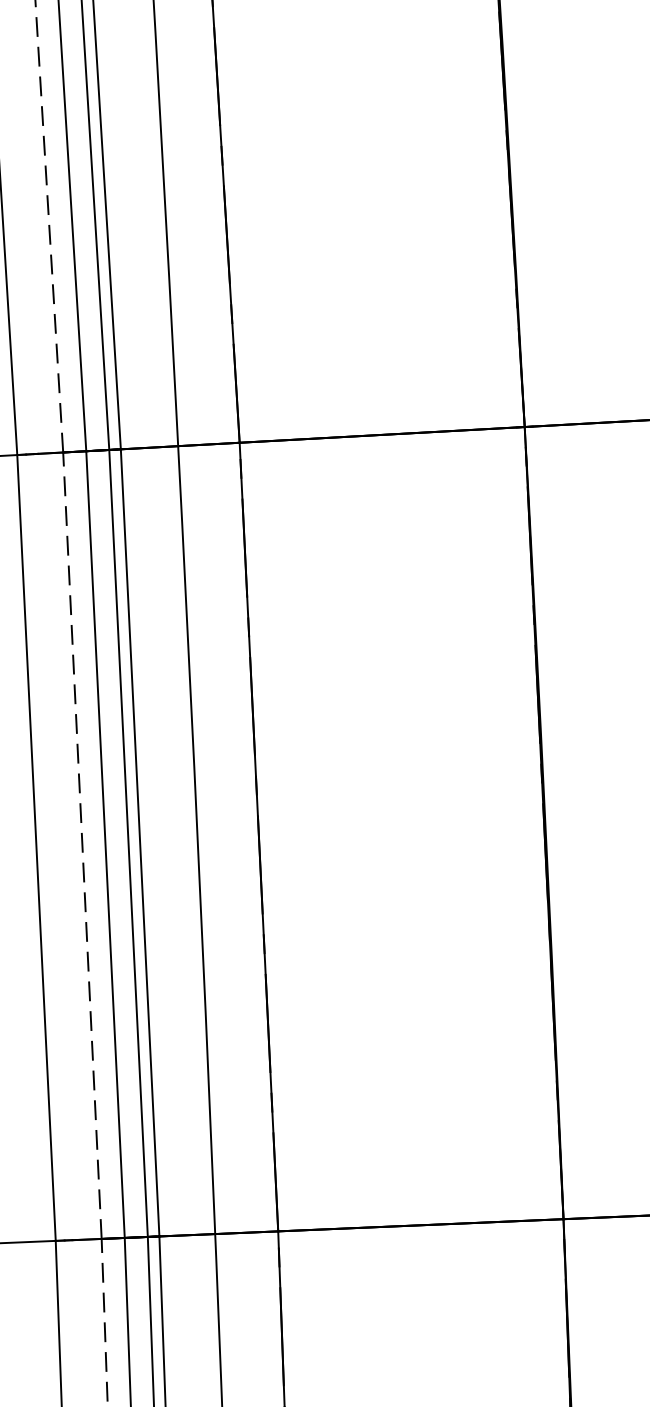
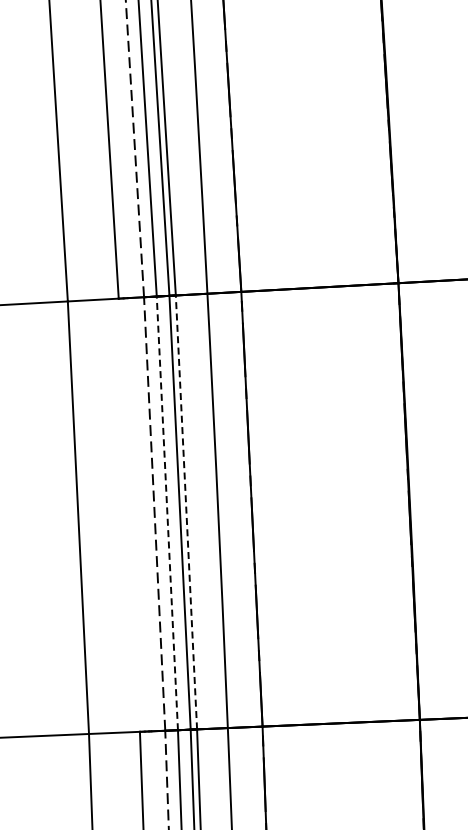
line: (140, 841) -> (186, 511), solid -> dashed
line: (105, 842) -> (167, 512), solid -> dashed
line: (34, 846) -> (128, 514), removed

